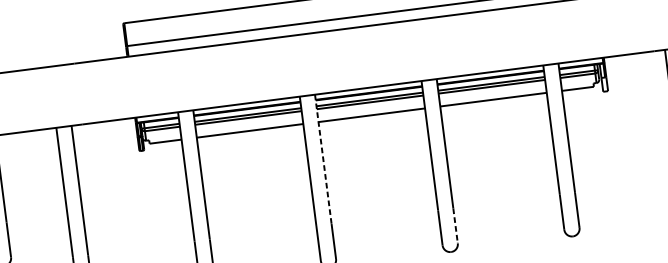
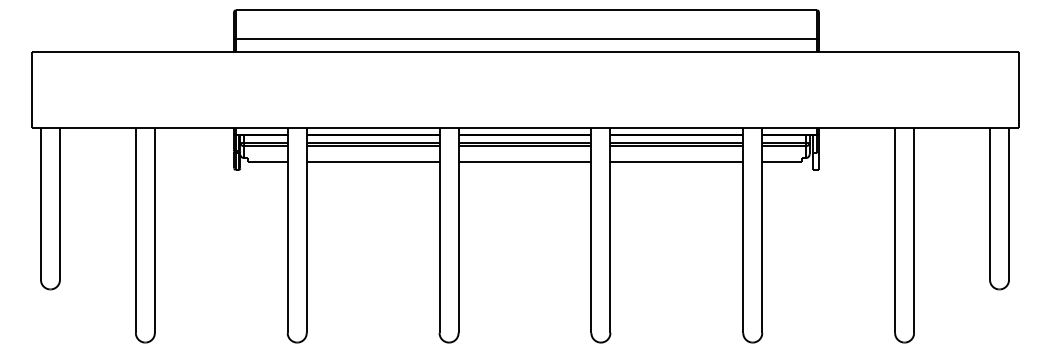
line: (323, 159) -> (458, 208), dashed -> solid
line: (455, 226) -> (610, 311), dashed -> solid

